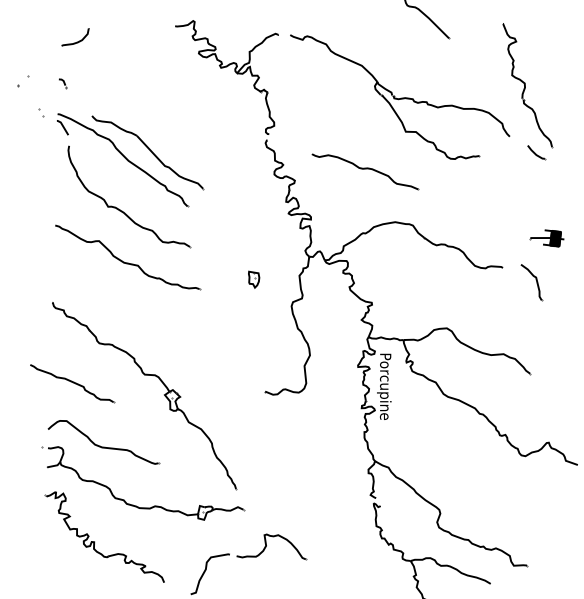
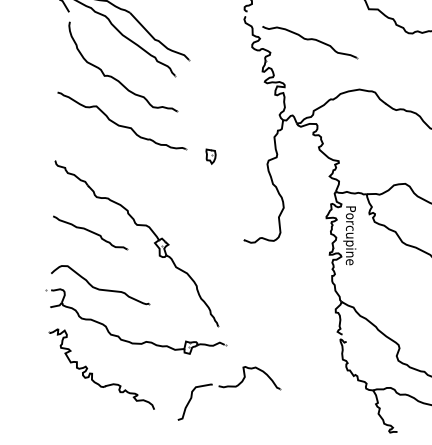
part: (365, 171) -> (309, 41), moved
part: (254, 279) -> (211, 156), moved
part: (72, 383) -> (90, 232), moved

